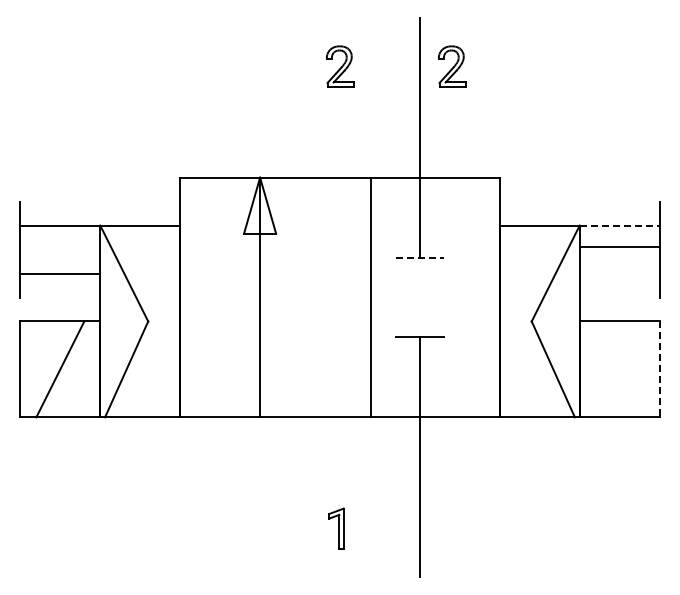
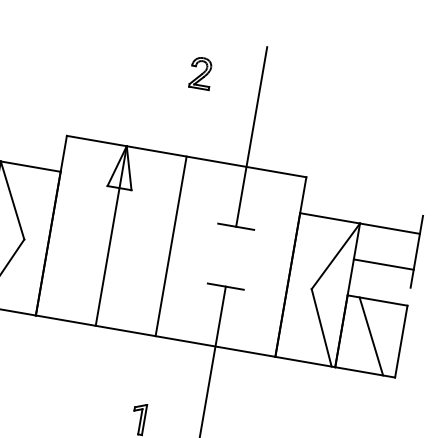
part: (452, 66) -> (285, 87), removed
line: (619, 225) -> (389, 228), dashed -> solid
line: (619, 246) -> (383, 264), moved
line: (419, 257) -> (235, 226), dashed -> solid
line: (370, 297) -> (170, 246), moved
line: (619, 369) -> (371, 336), added
line: (659, 369) -> (401, 341), dashed -> solid

